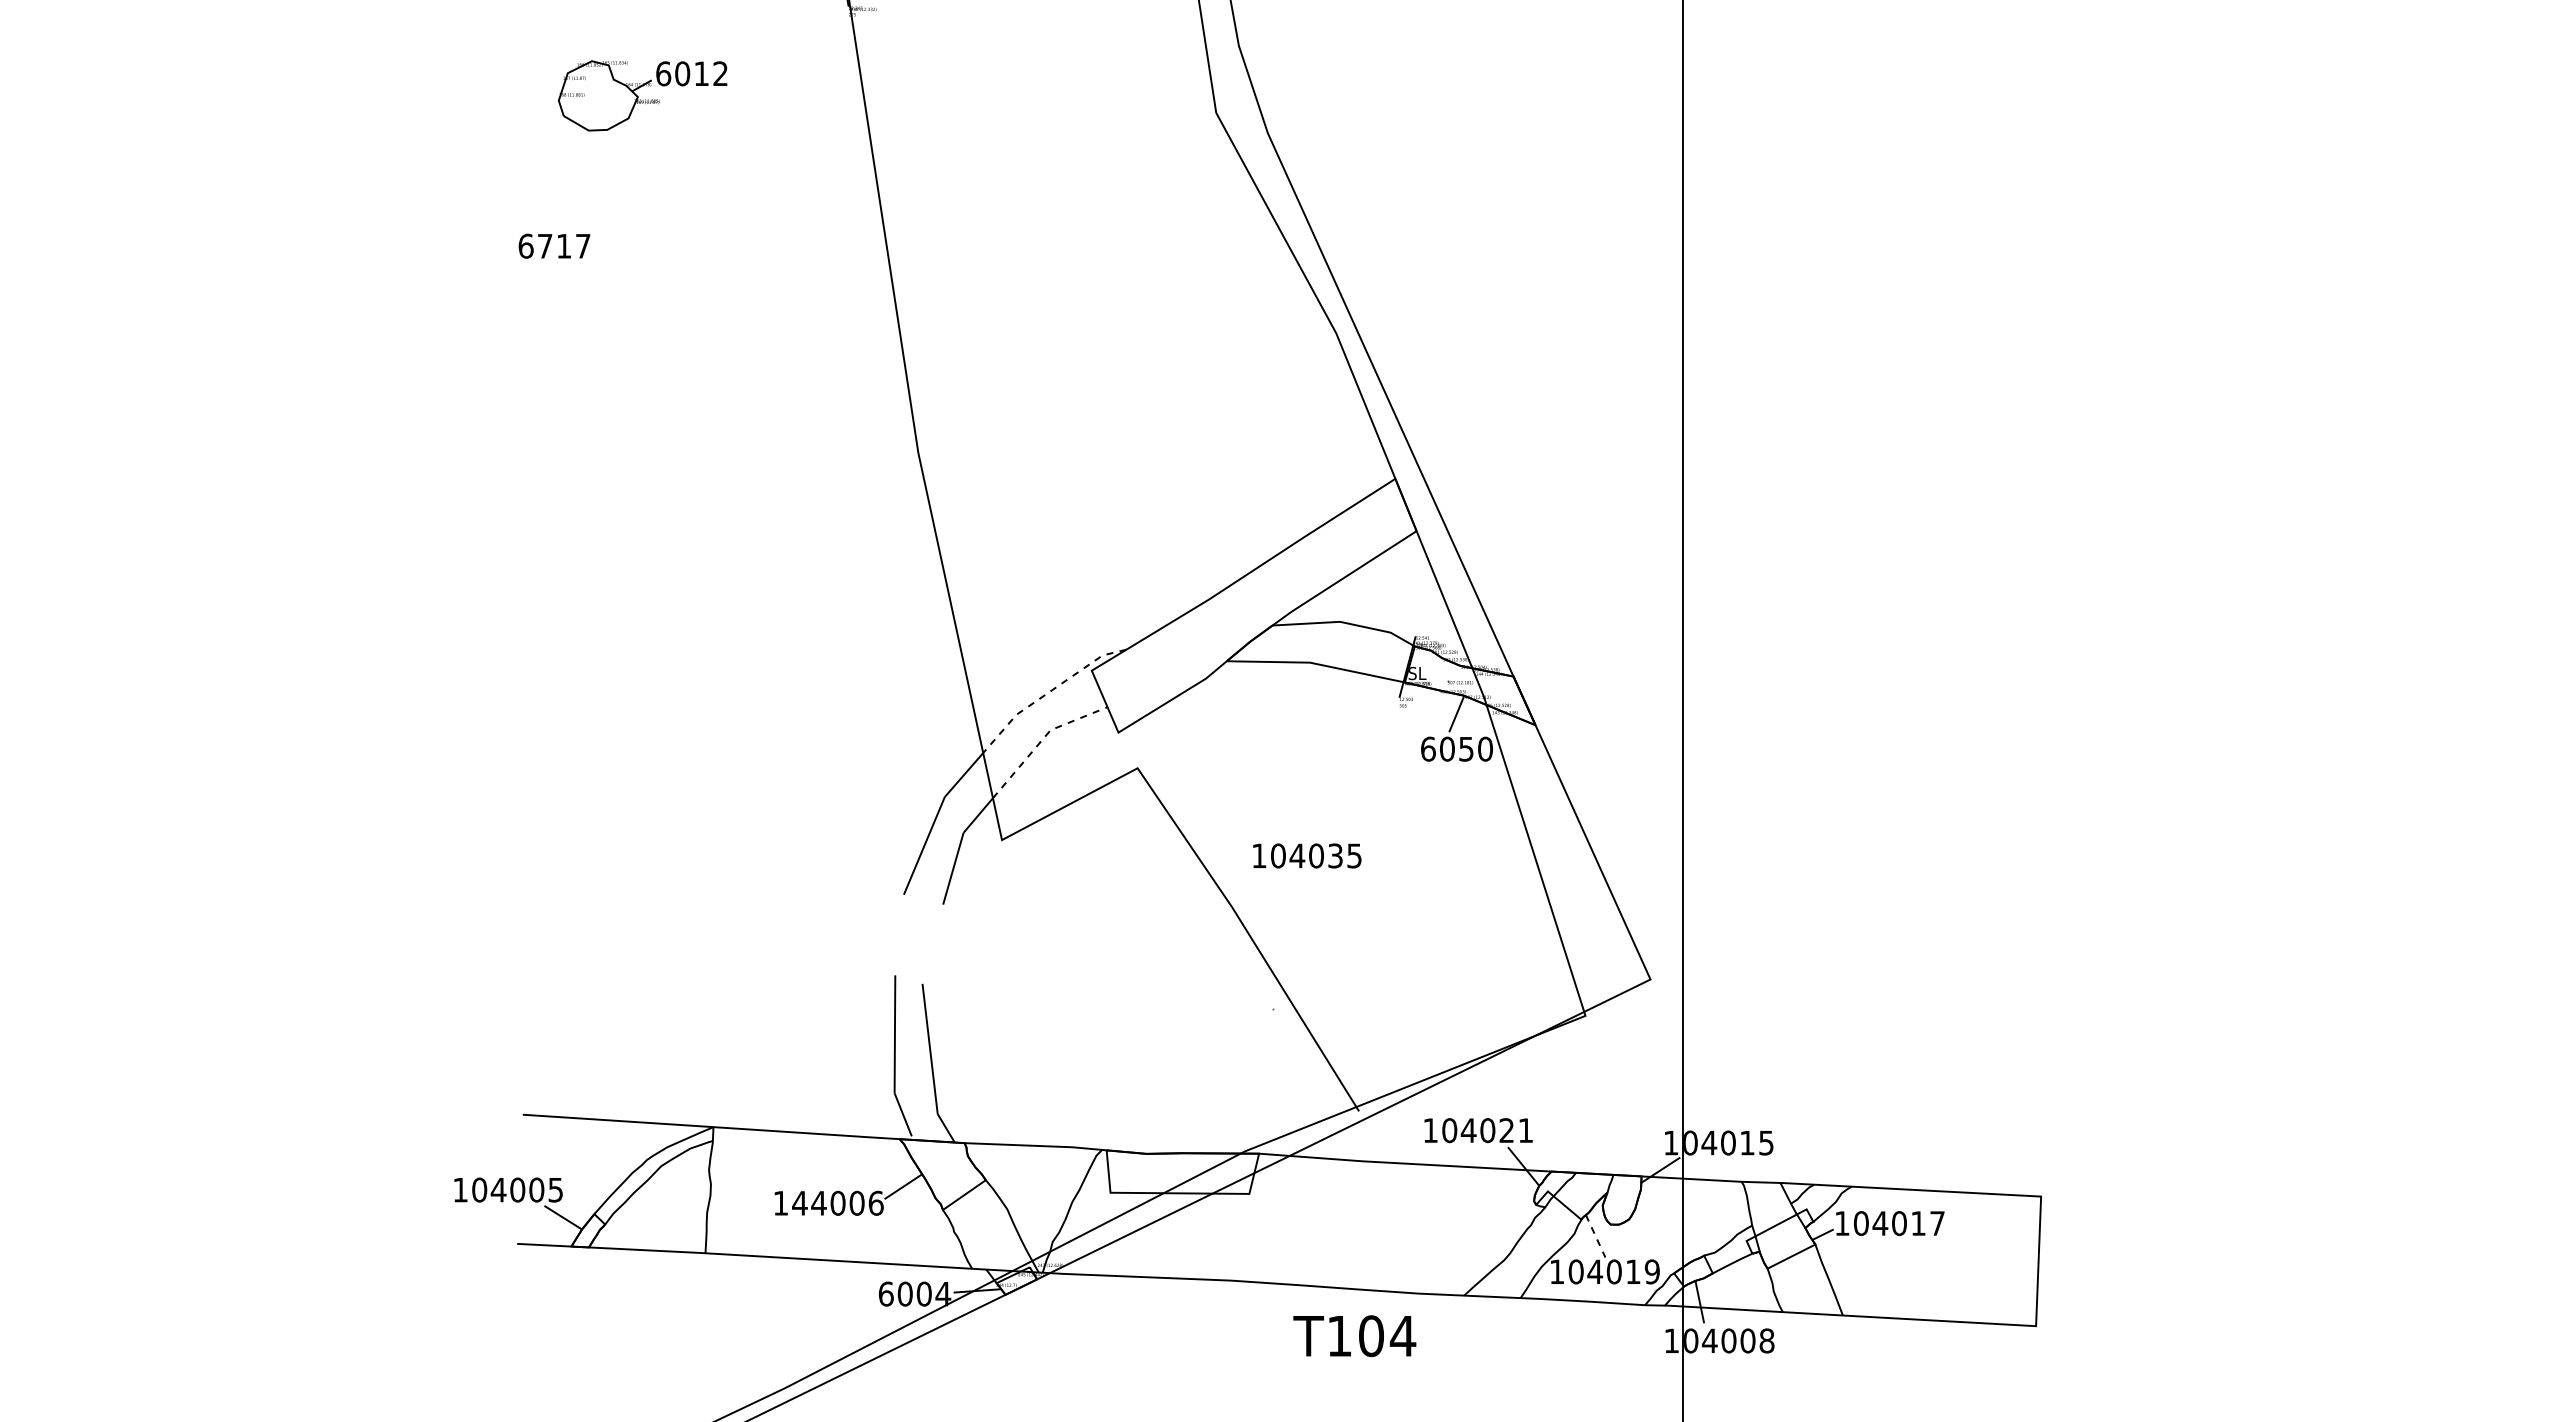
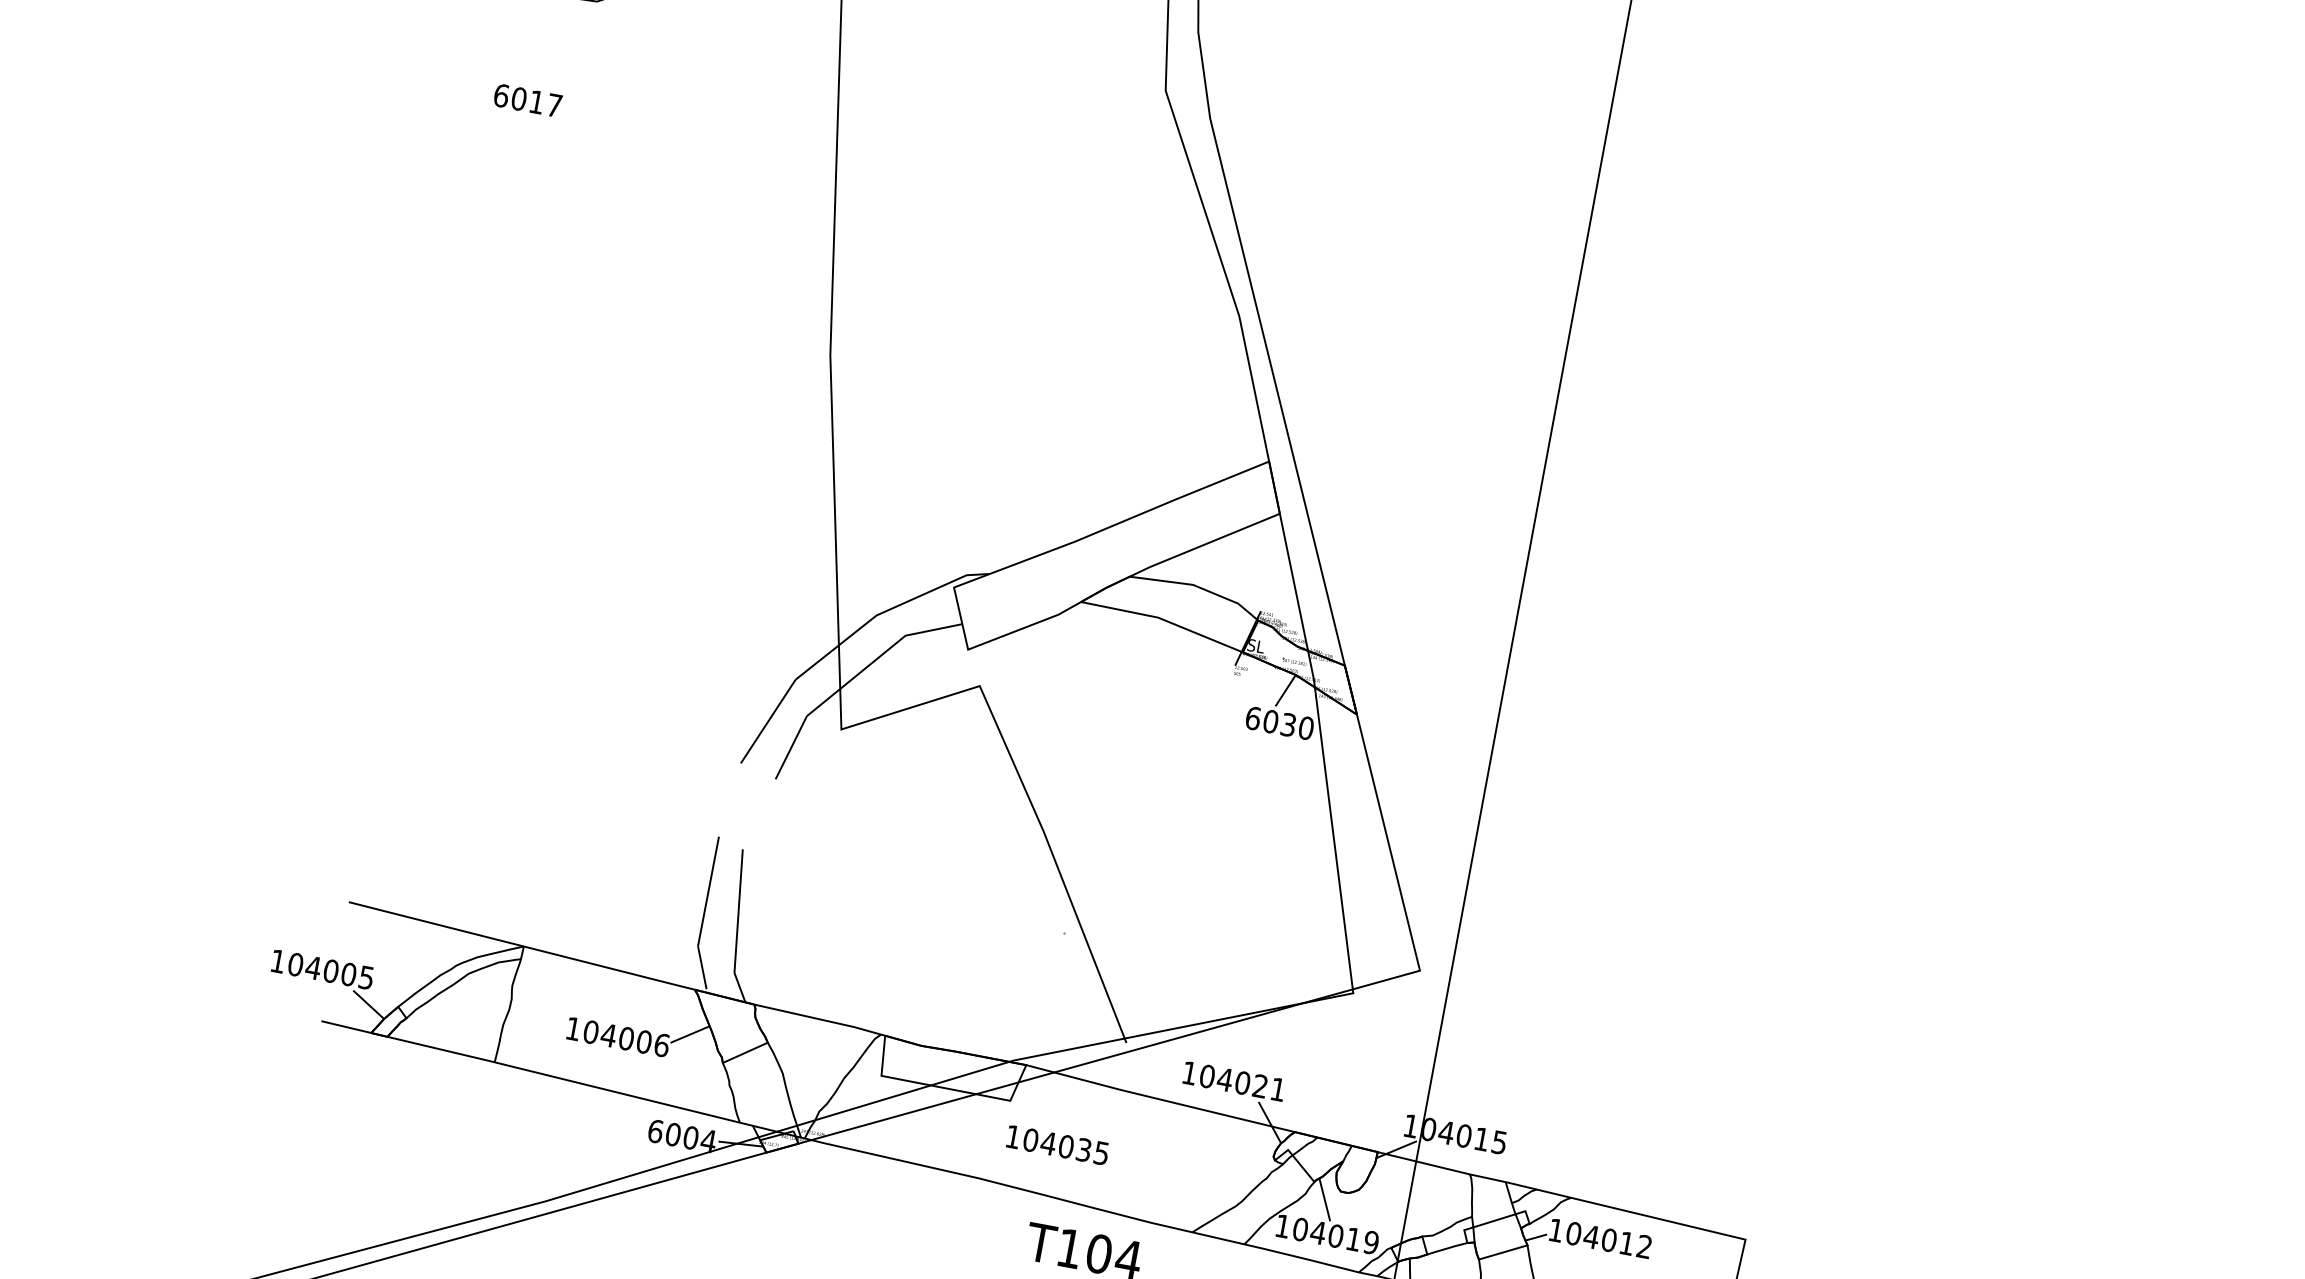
text: (544, 245) -> (518, 98), 6717 -> 6017
line: (1048, 692) -> (910, 600), dashed -> solid
line: (1042, 739) -> (896, 642), dashed -> solid
text: (1466, 748) -> (1288, 724), 6050 -> 6030
text: (1307, 855) -> (1058, 1144), moved
text: (799, 1202) -> (590, 1031), 144006 -> 104006
text: (1937, 1223) -> (1644, 1246), 104017 -> 104012
line: (1595, 1236) -> (1324, 1200), dashed -> solid

